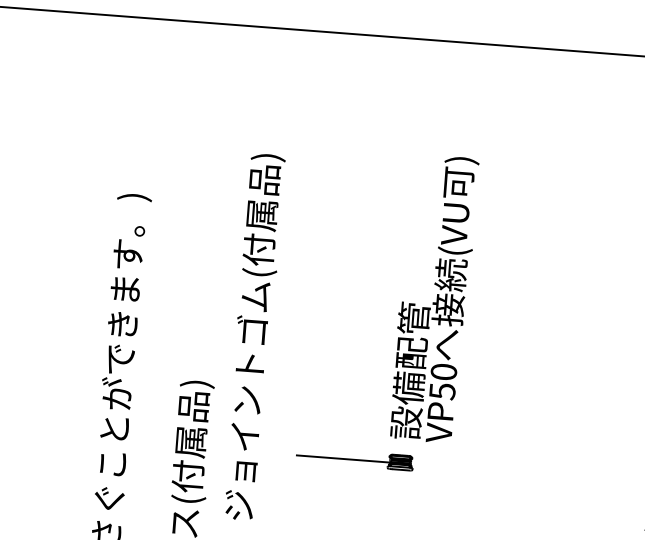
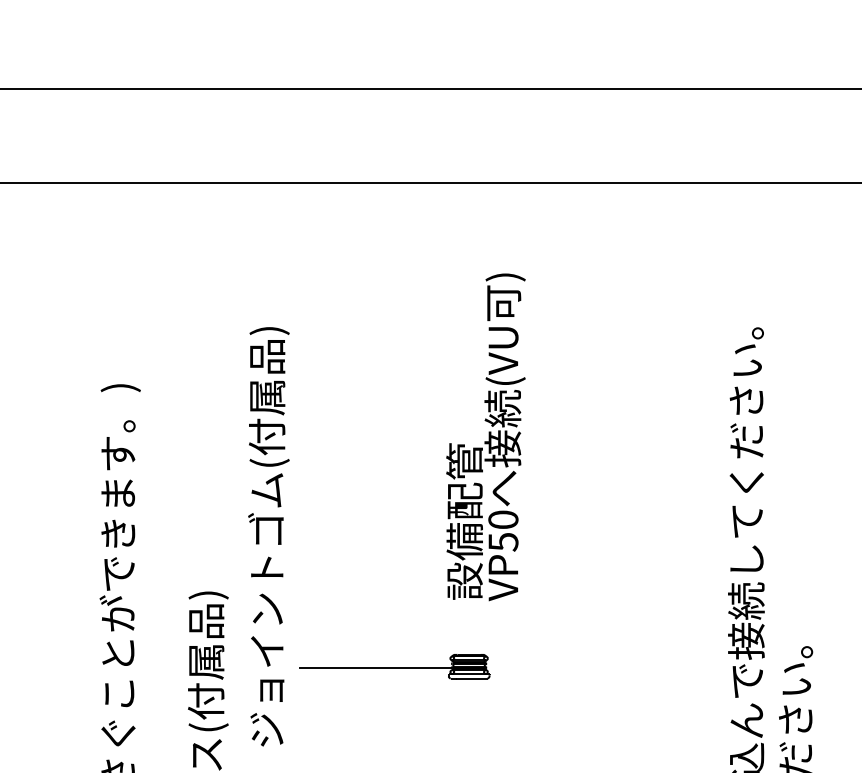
text: (433, 298) -> (485, 437), moved
part: (354, 458) -> (394, 666), size x1.43

